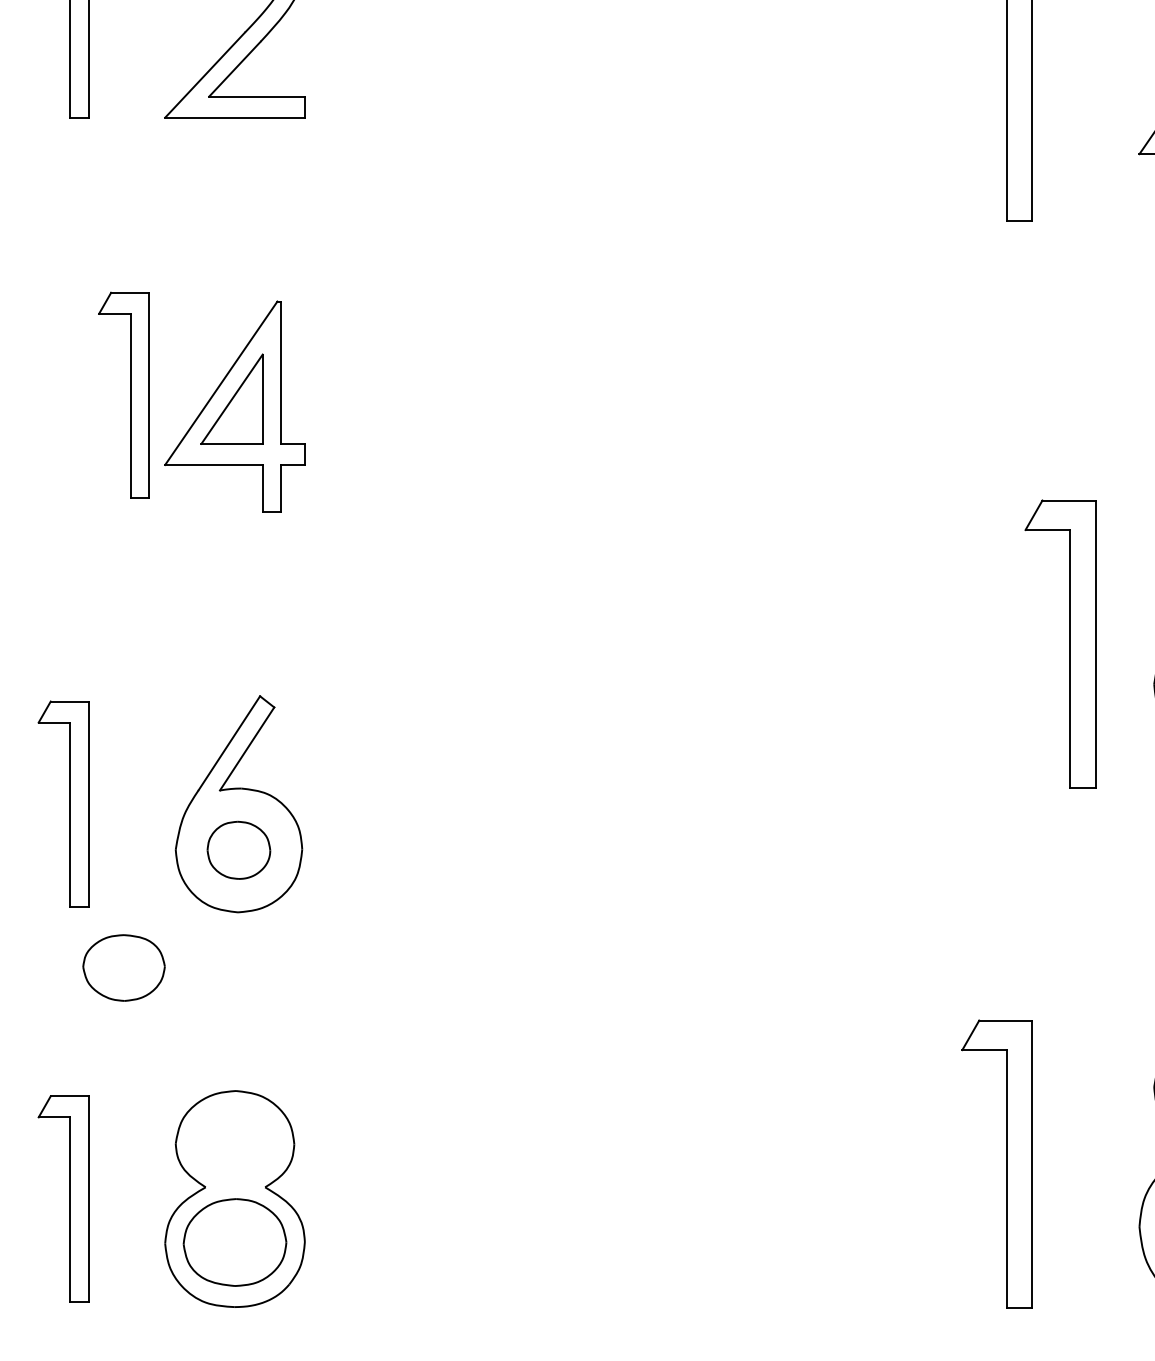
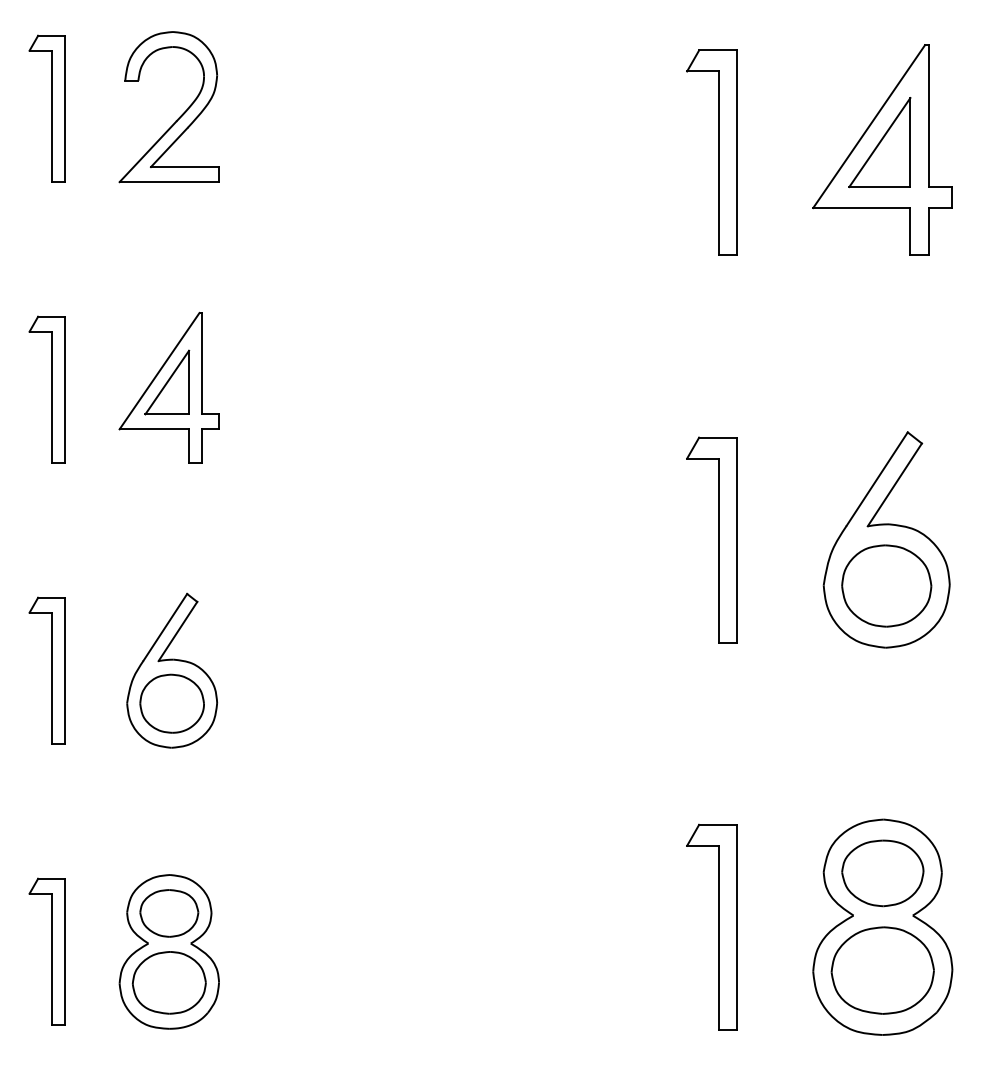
part: (122, 394) -> (46, 389), moved
part: (1069, 643) -> (718, 539), moved
part: (238, 850) -> (171, 703), size x1.43
part: (124, 968) -> (169, 913), moved

